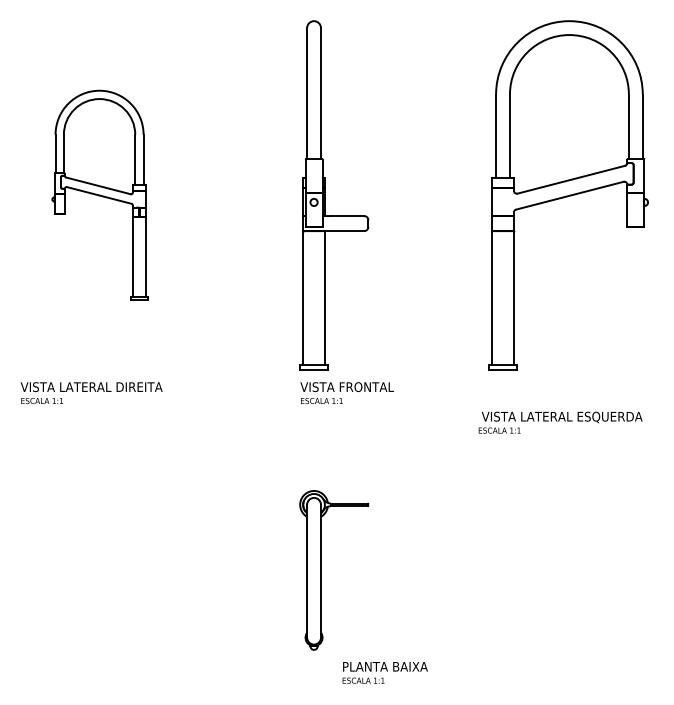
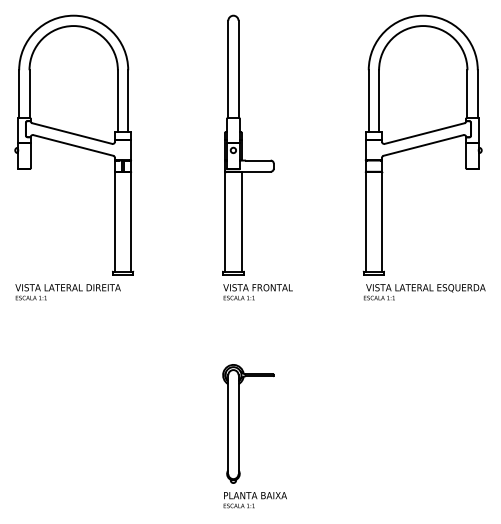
part: (100, 194) -> (74, 144), size x1.67
text: (560, 423) -> (424, 292), moved
text: (384, 673) -> (254, 500), moved

